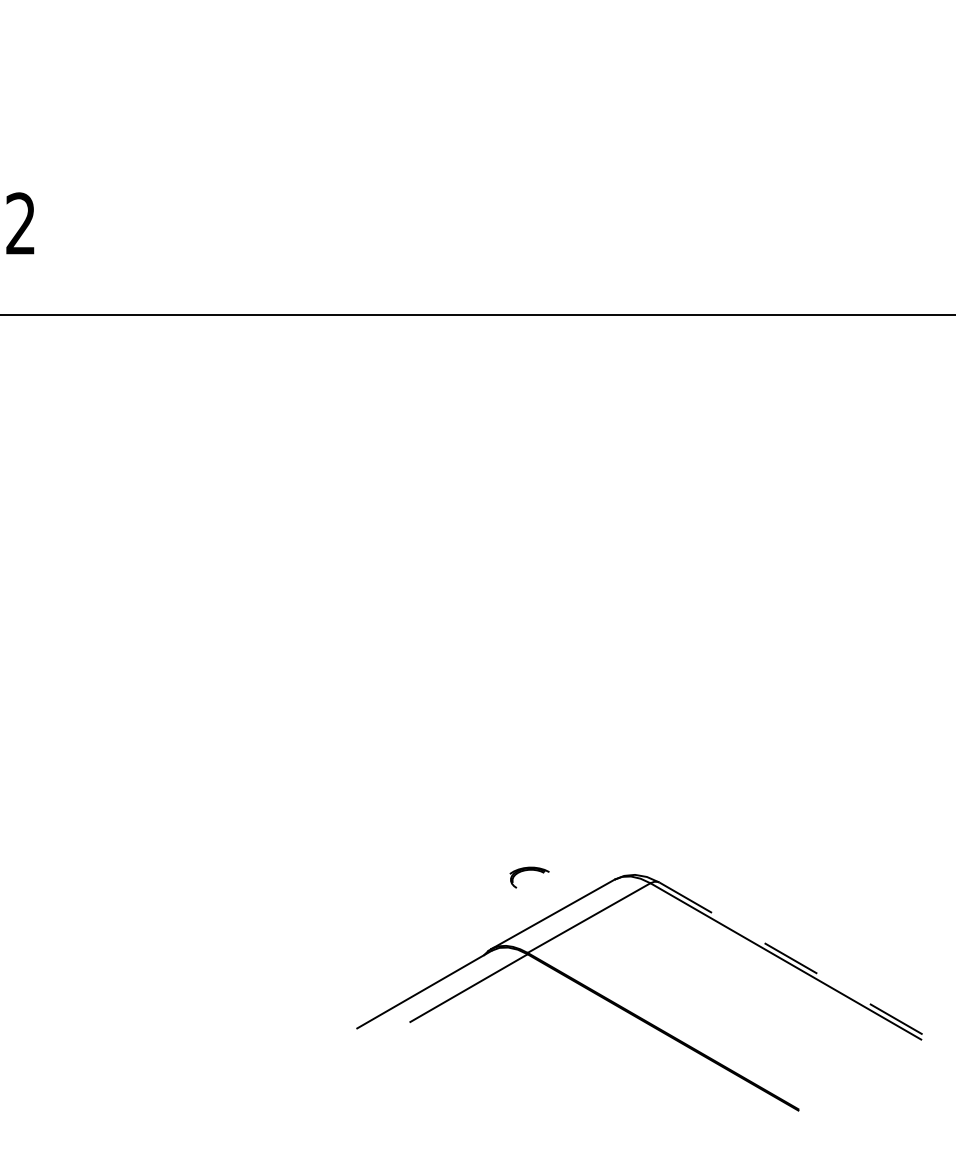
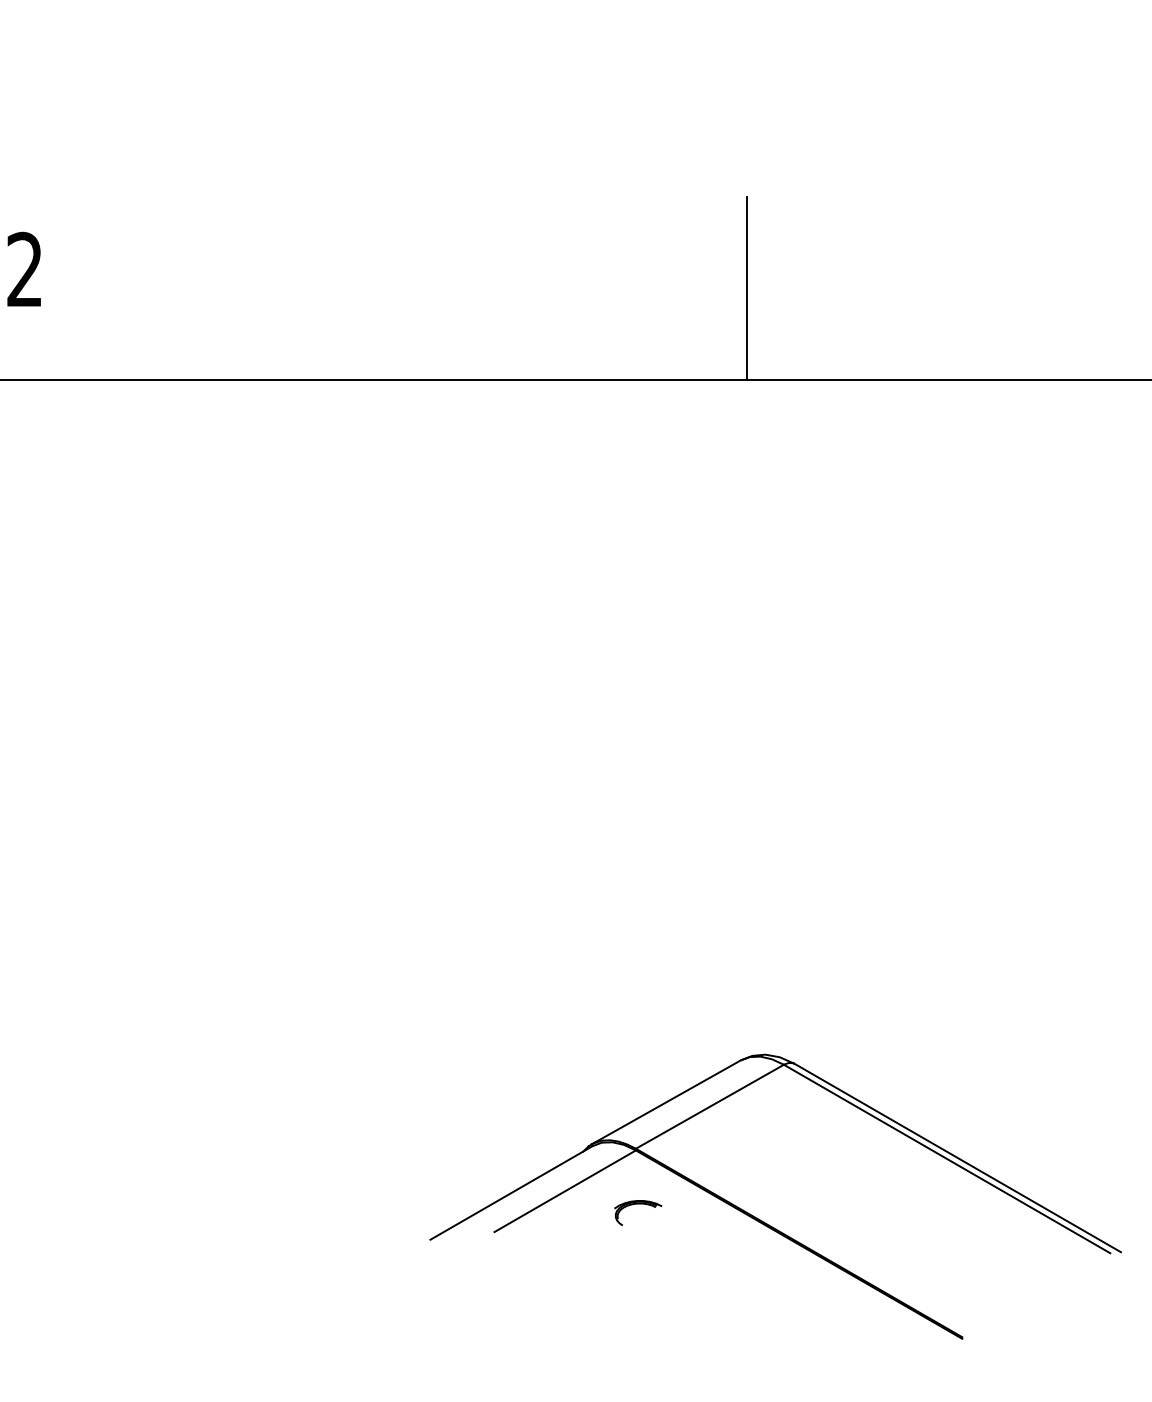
line: (619, 238) -> (746, 287), added
part: (529, 870) -> (638, 1204), moved
line: (795, 960) -> (958, 1158), dashed -> solid

